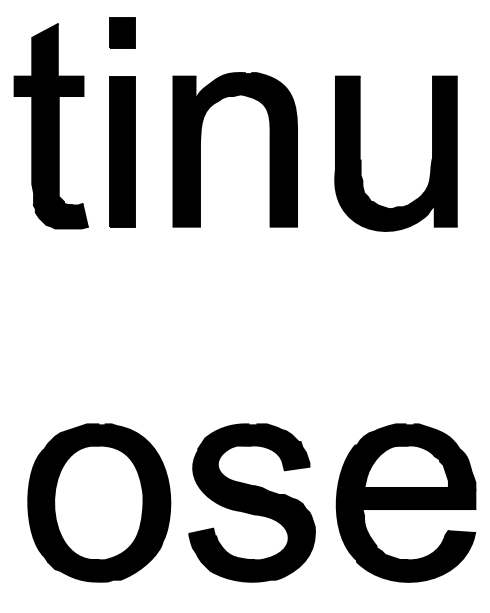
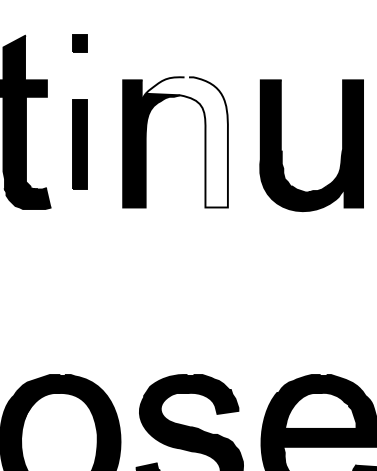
part: (122, 32) -> (79, 42), size x0.7
fill: (248, 149) -> (186, 142), removed
part: (122, 151) -> (79, 143), size x0.7

